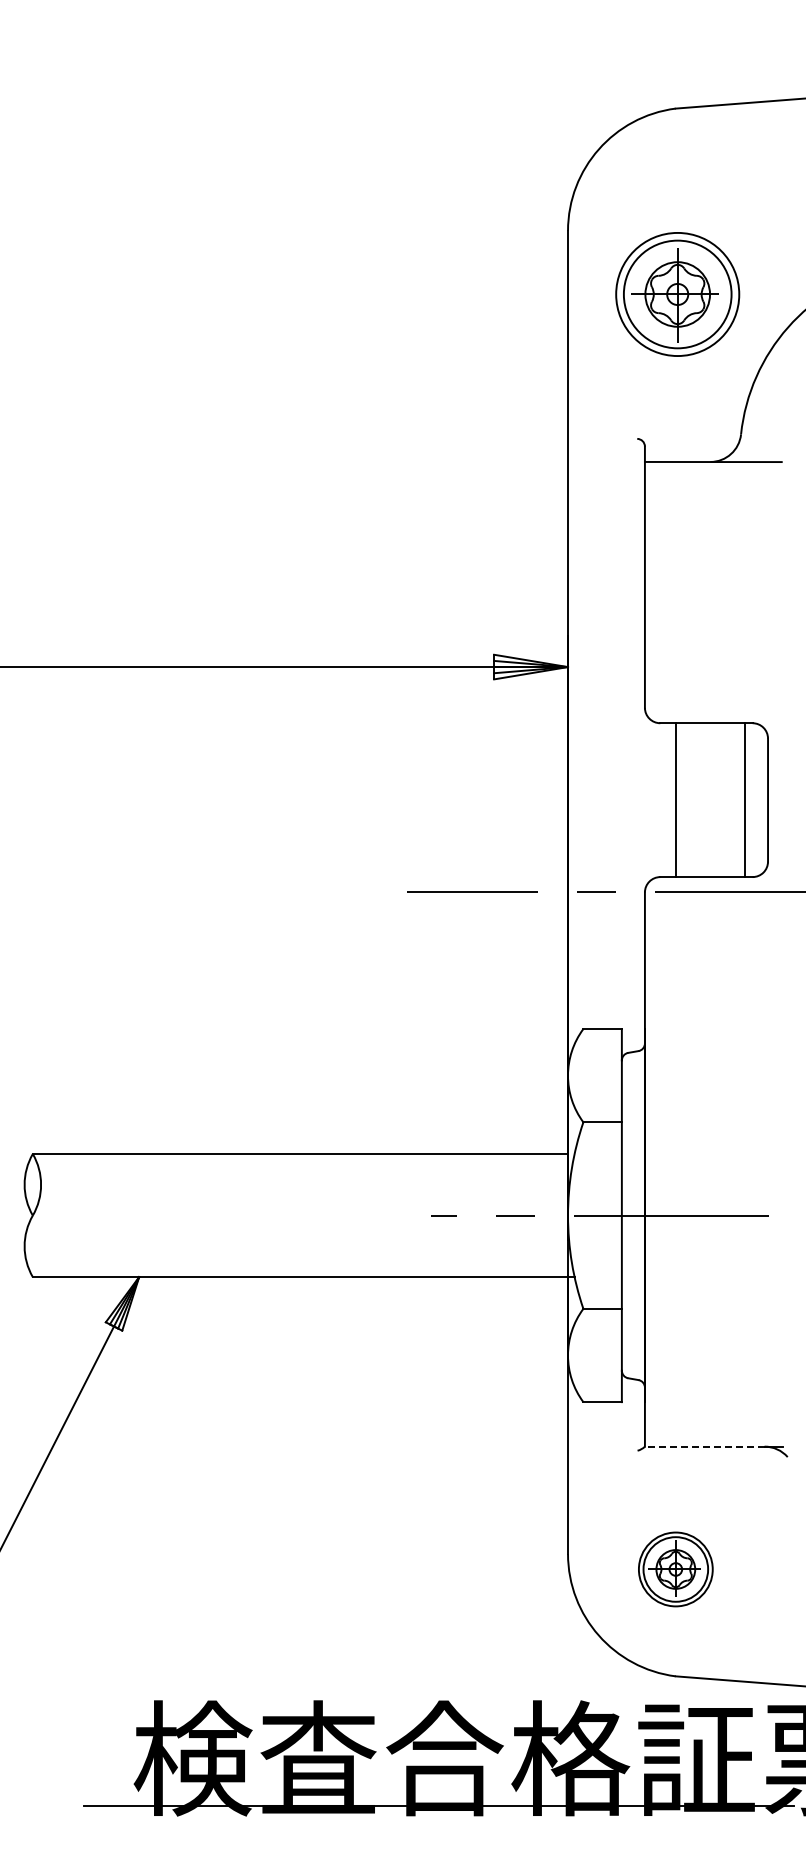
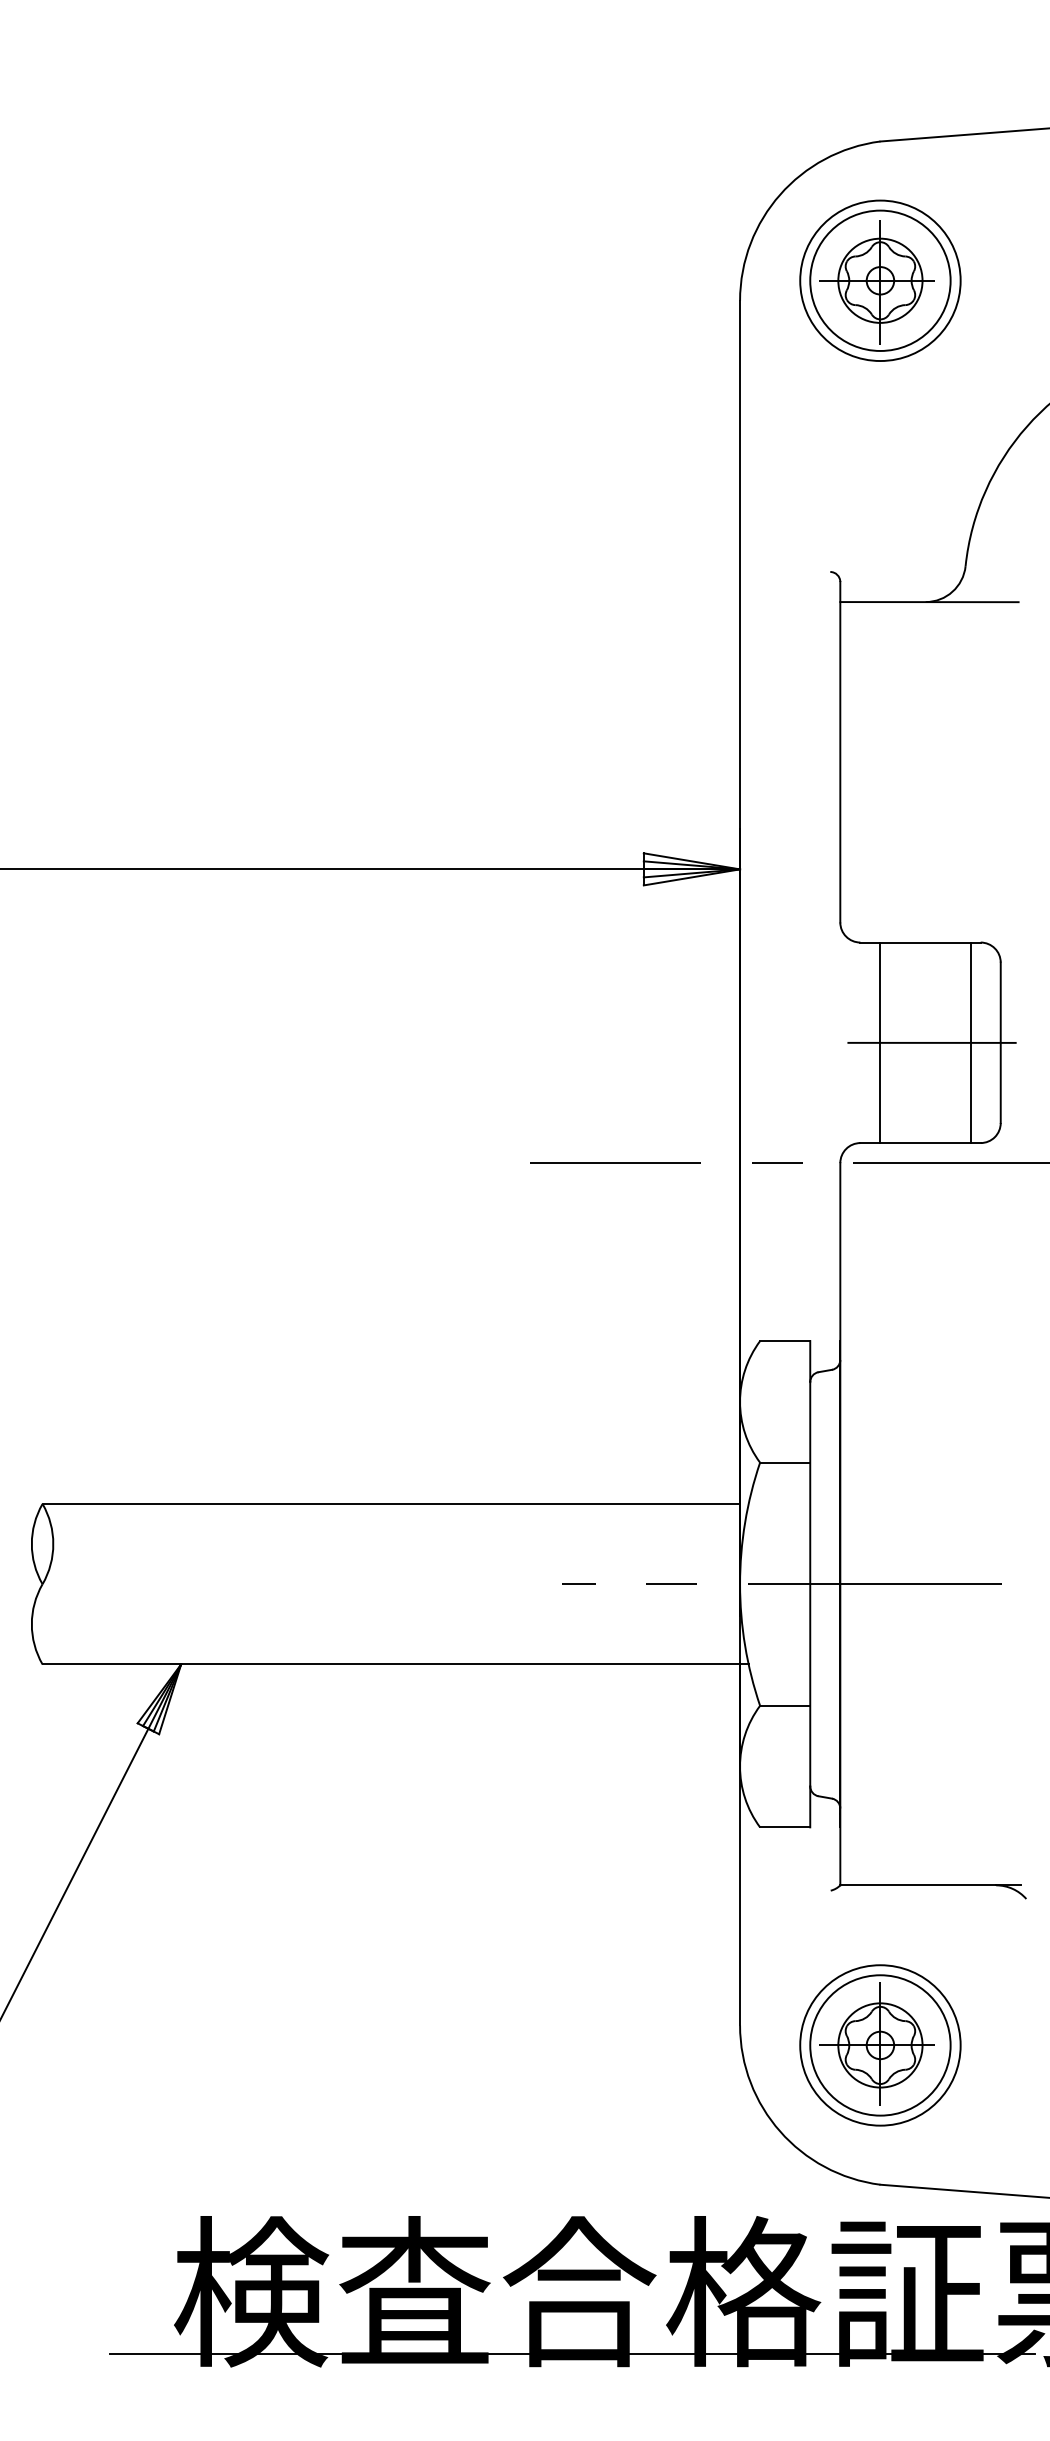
part: (677, 294) -> (880, 280), moved
line: (715, 800) -> (932, 1043), added
line: (704, 1446) -> (917, 1885), dashed -> solid
part: (675, 1569) -> (880, 2045), size x1.67

